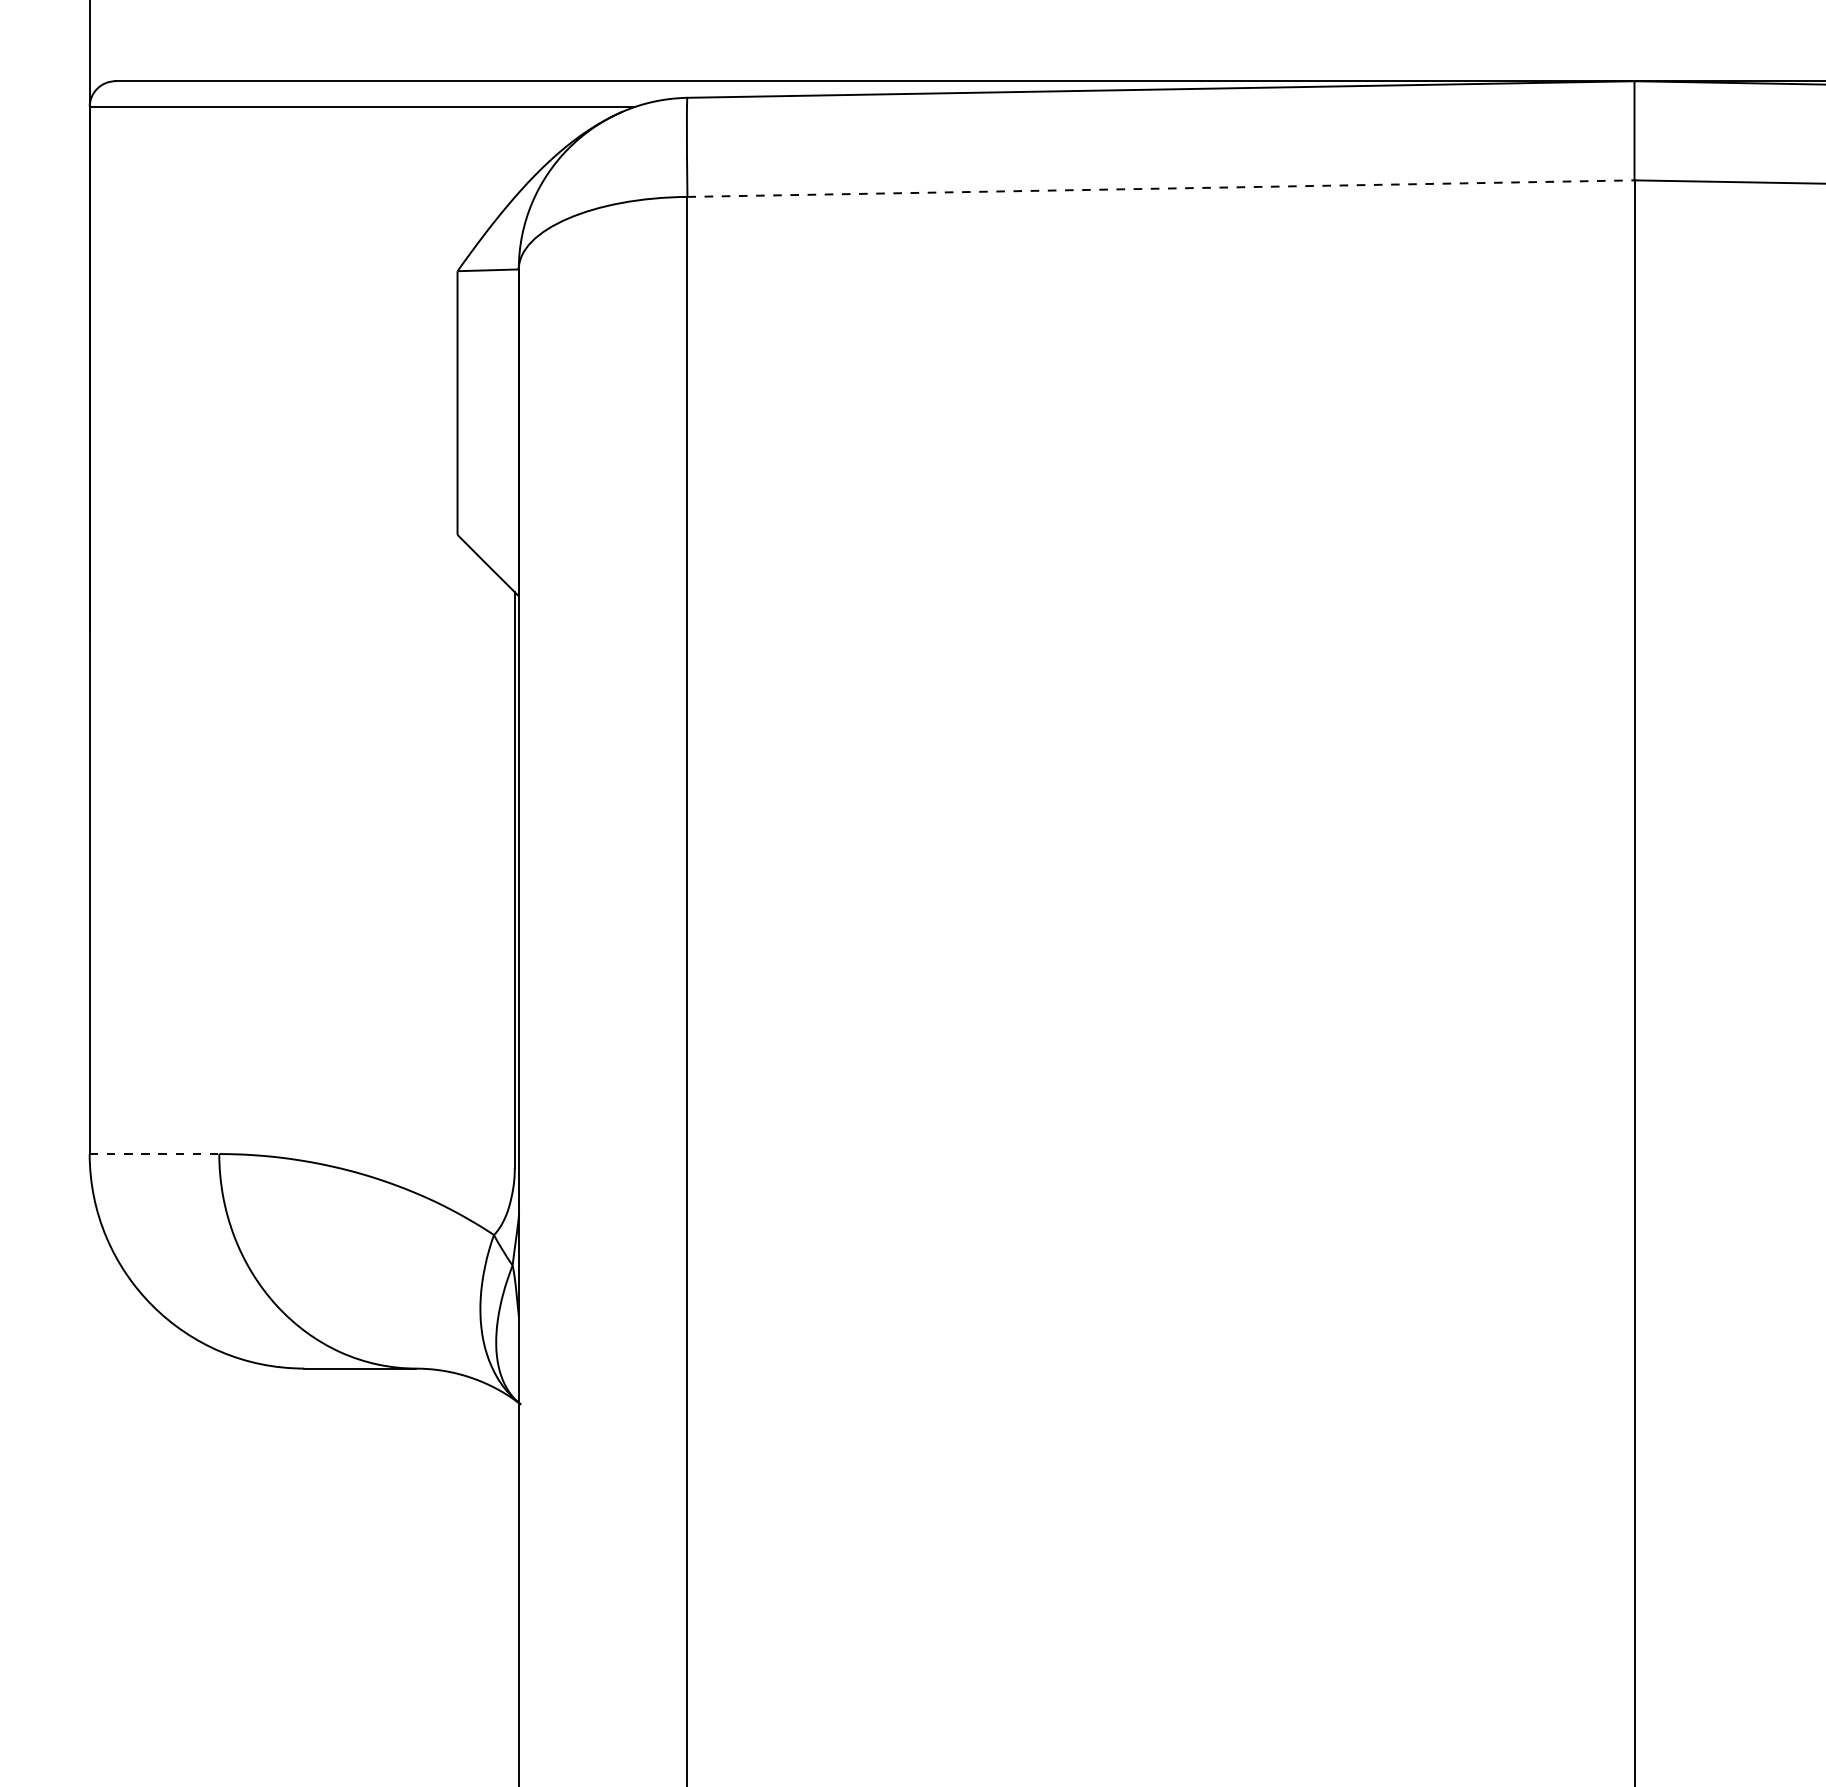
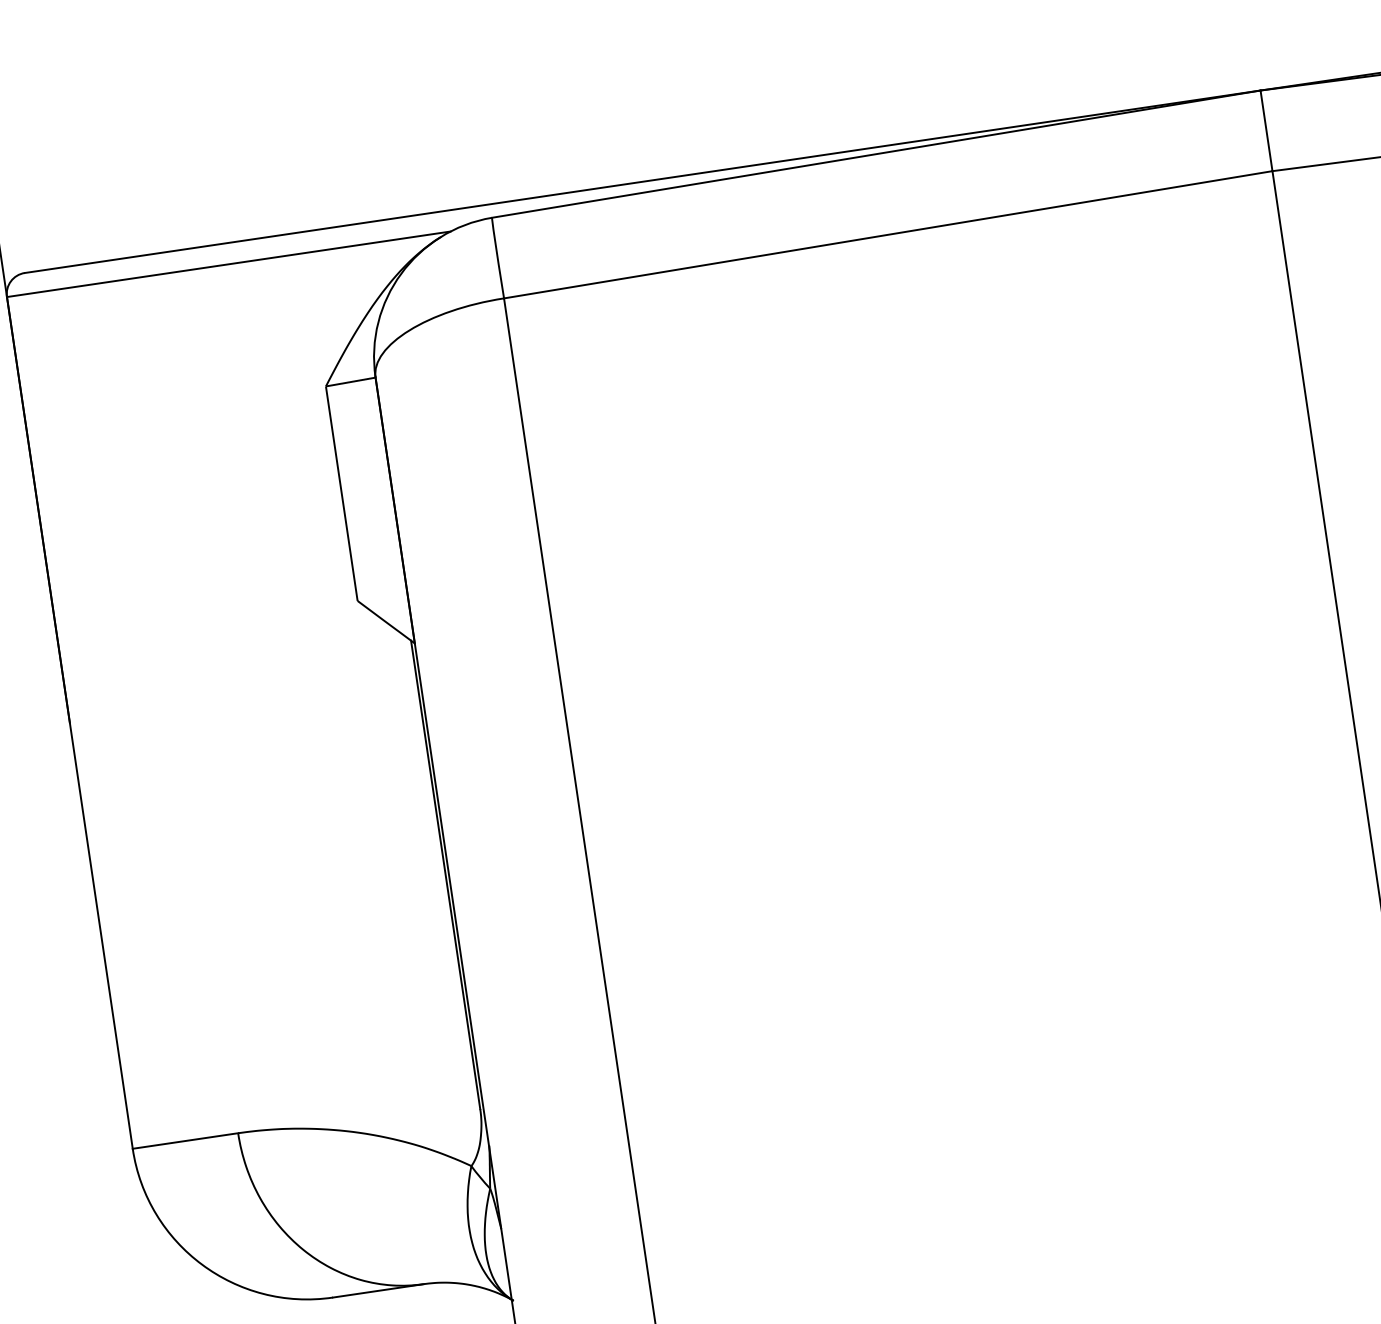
line: (1160, 188) -> (887, 234), dashed -> solid
line: (154, 1154) -> (185, 1141), dashed -> solid

